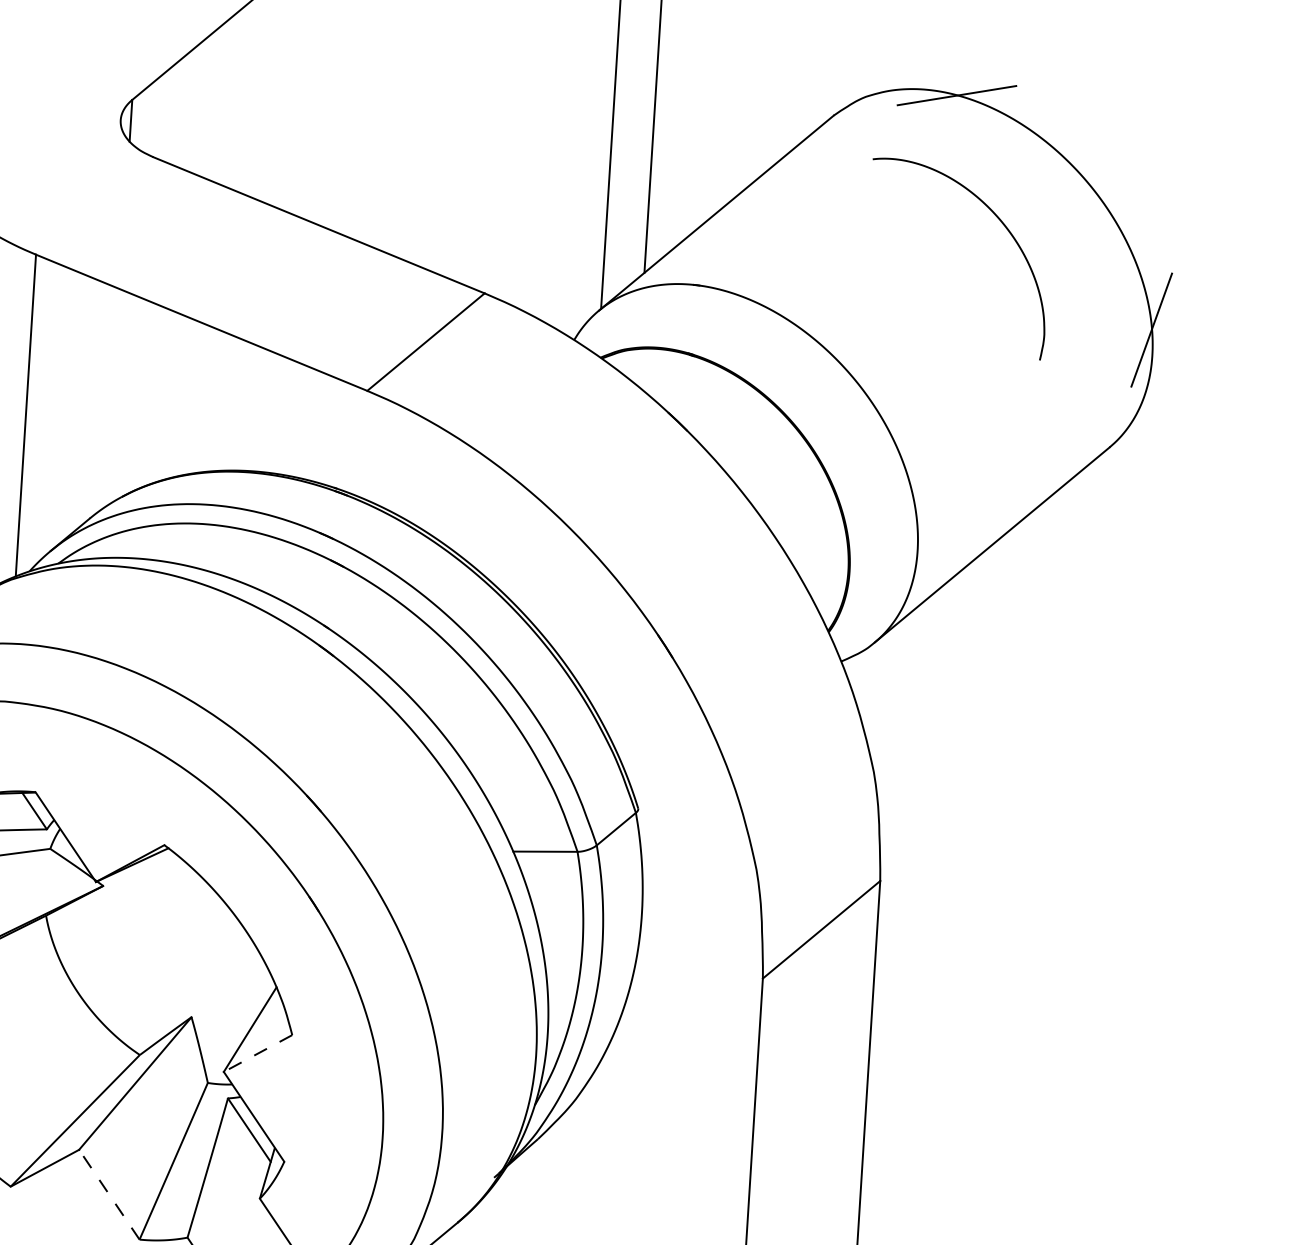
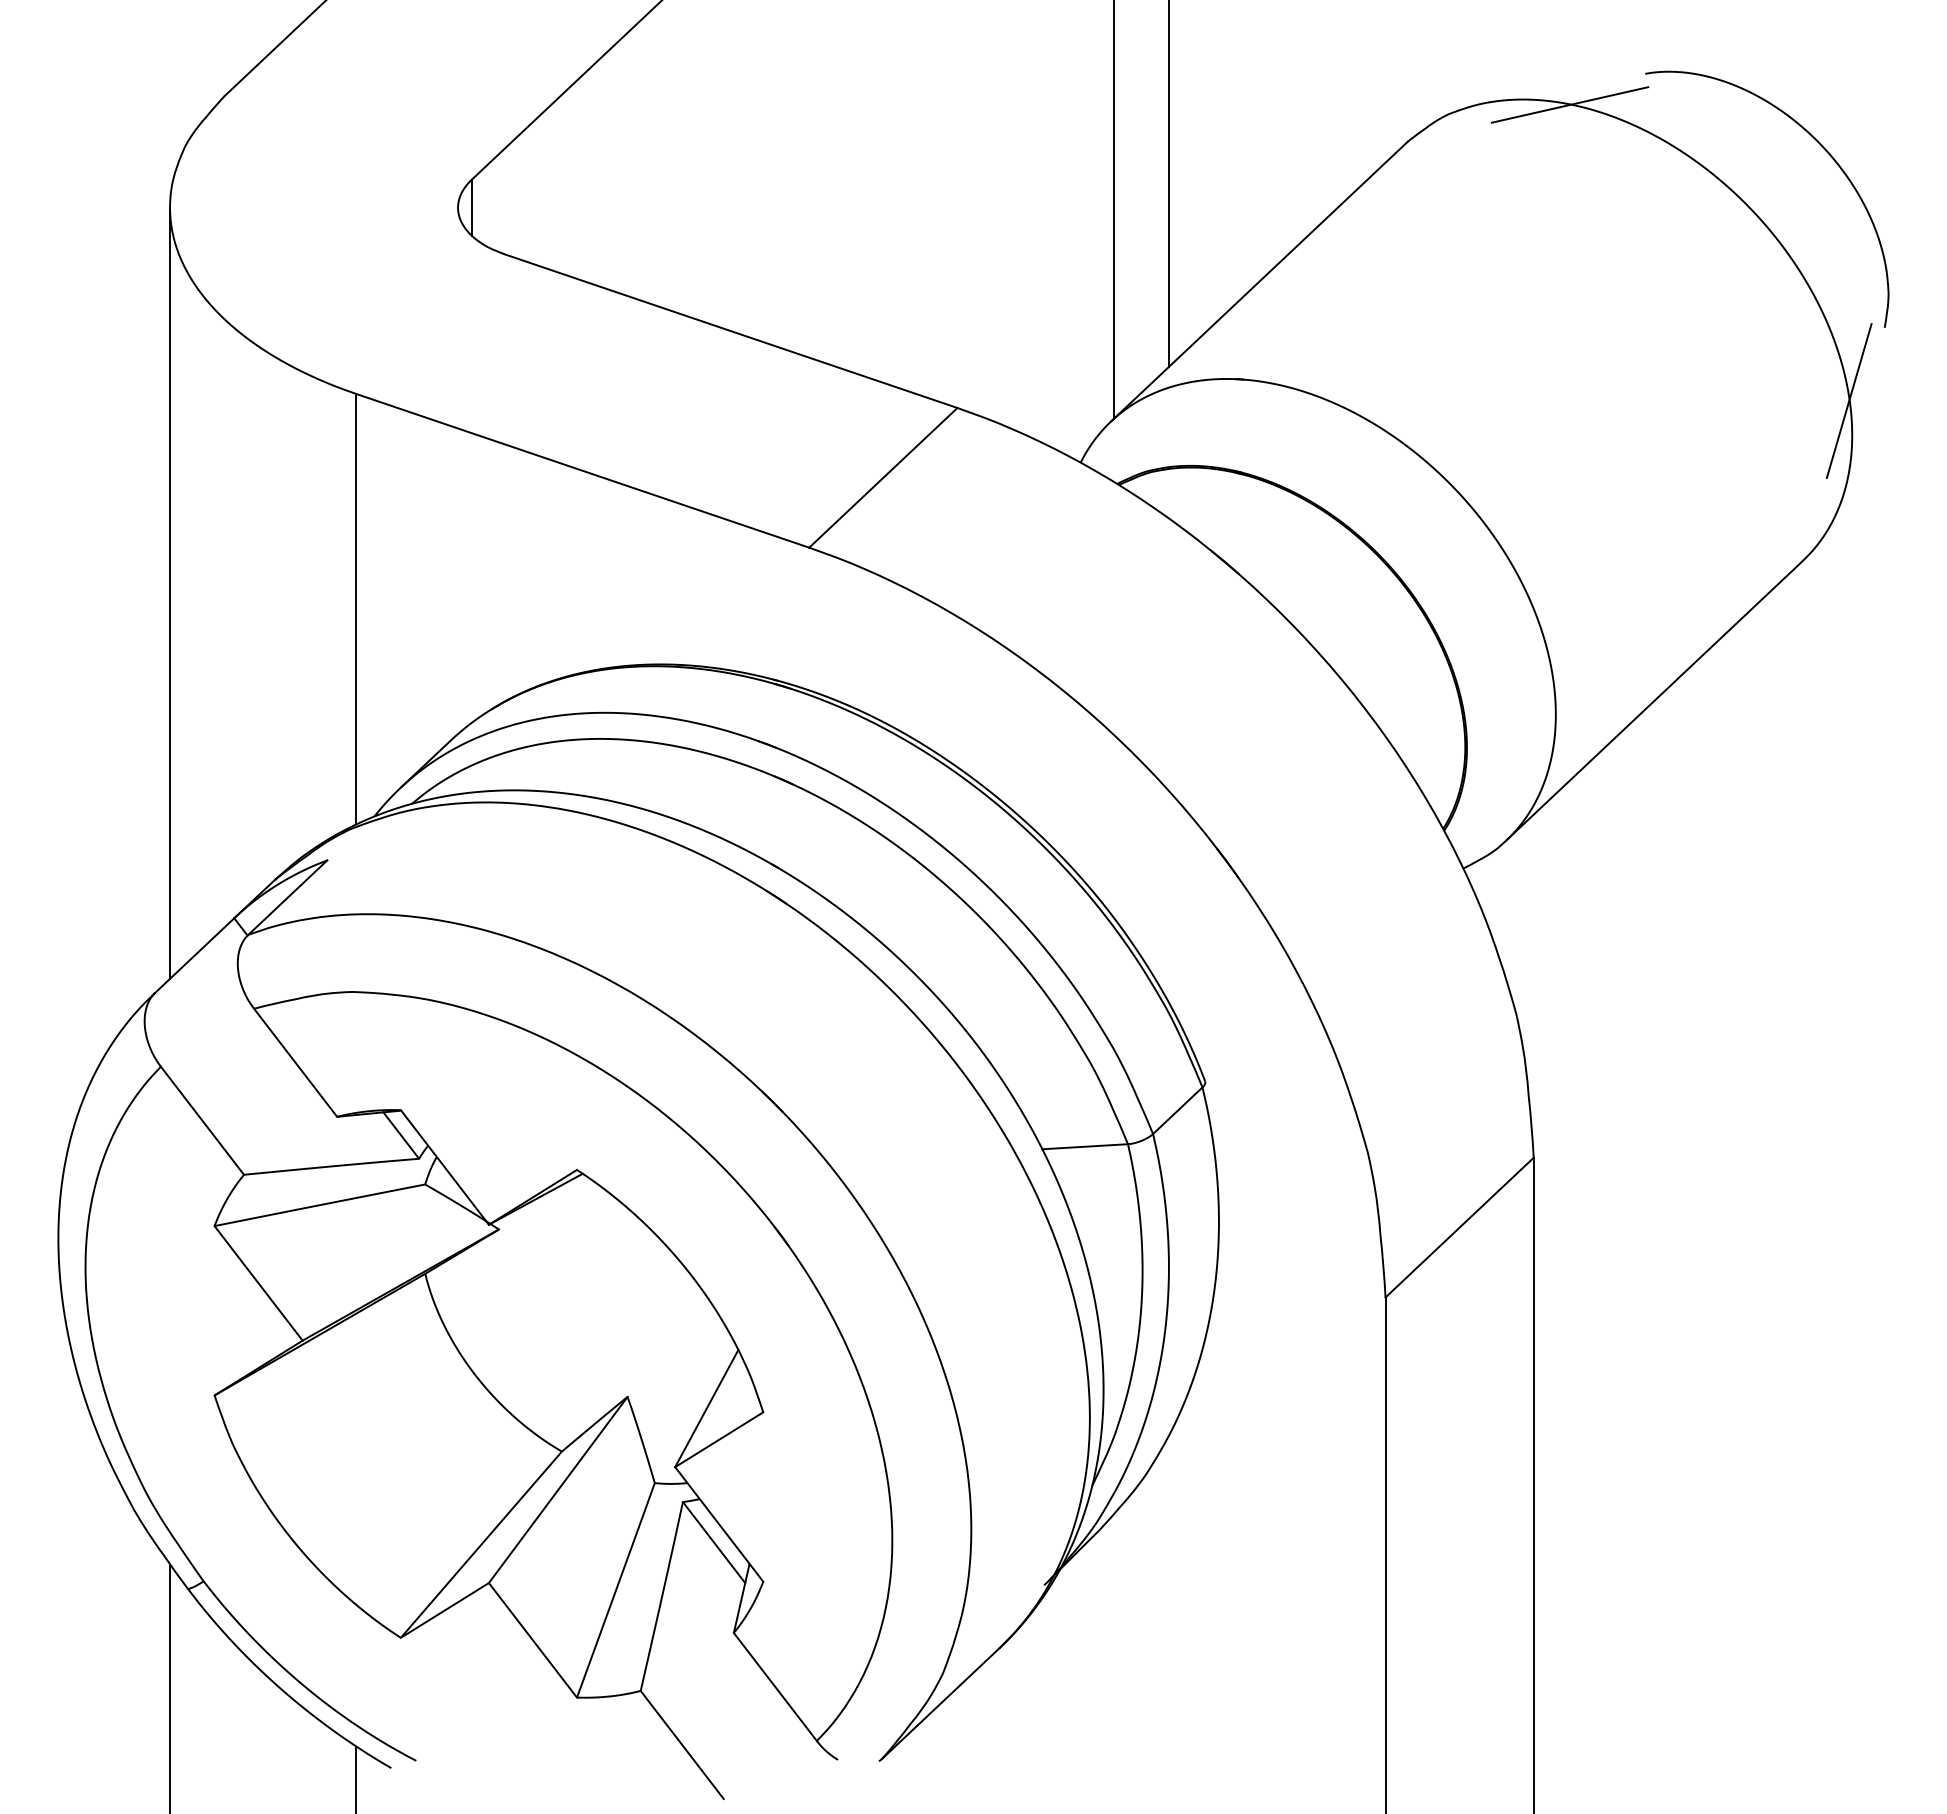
curve: (1003, 225) -> (1824, 150), moved
line: (258, 1053) -> (719, 1439), dashed -> solid
line: (109, 1194) -> (532, 1639), dashed -> solid

